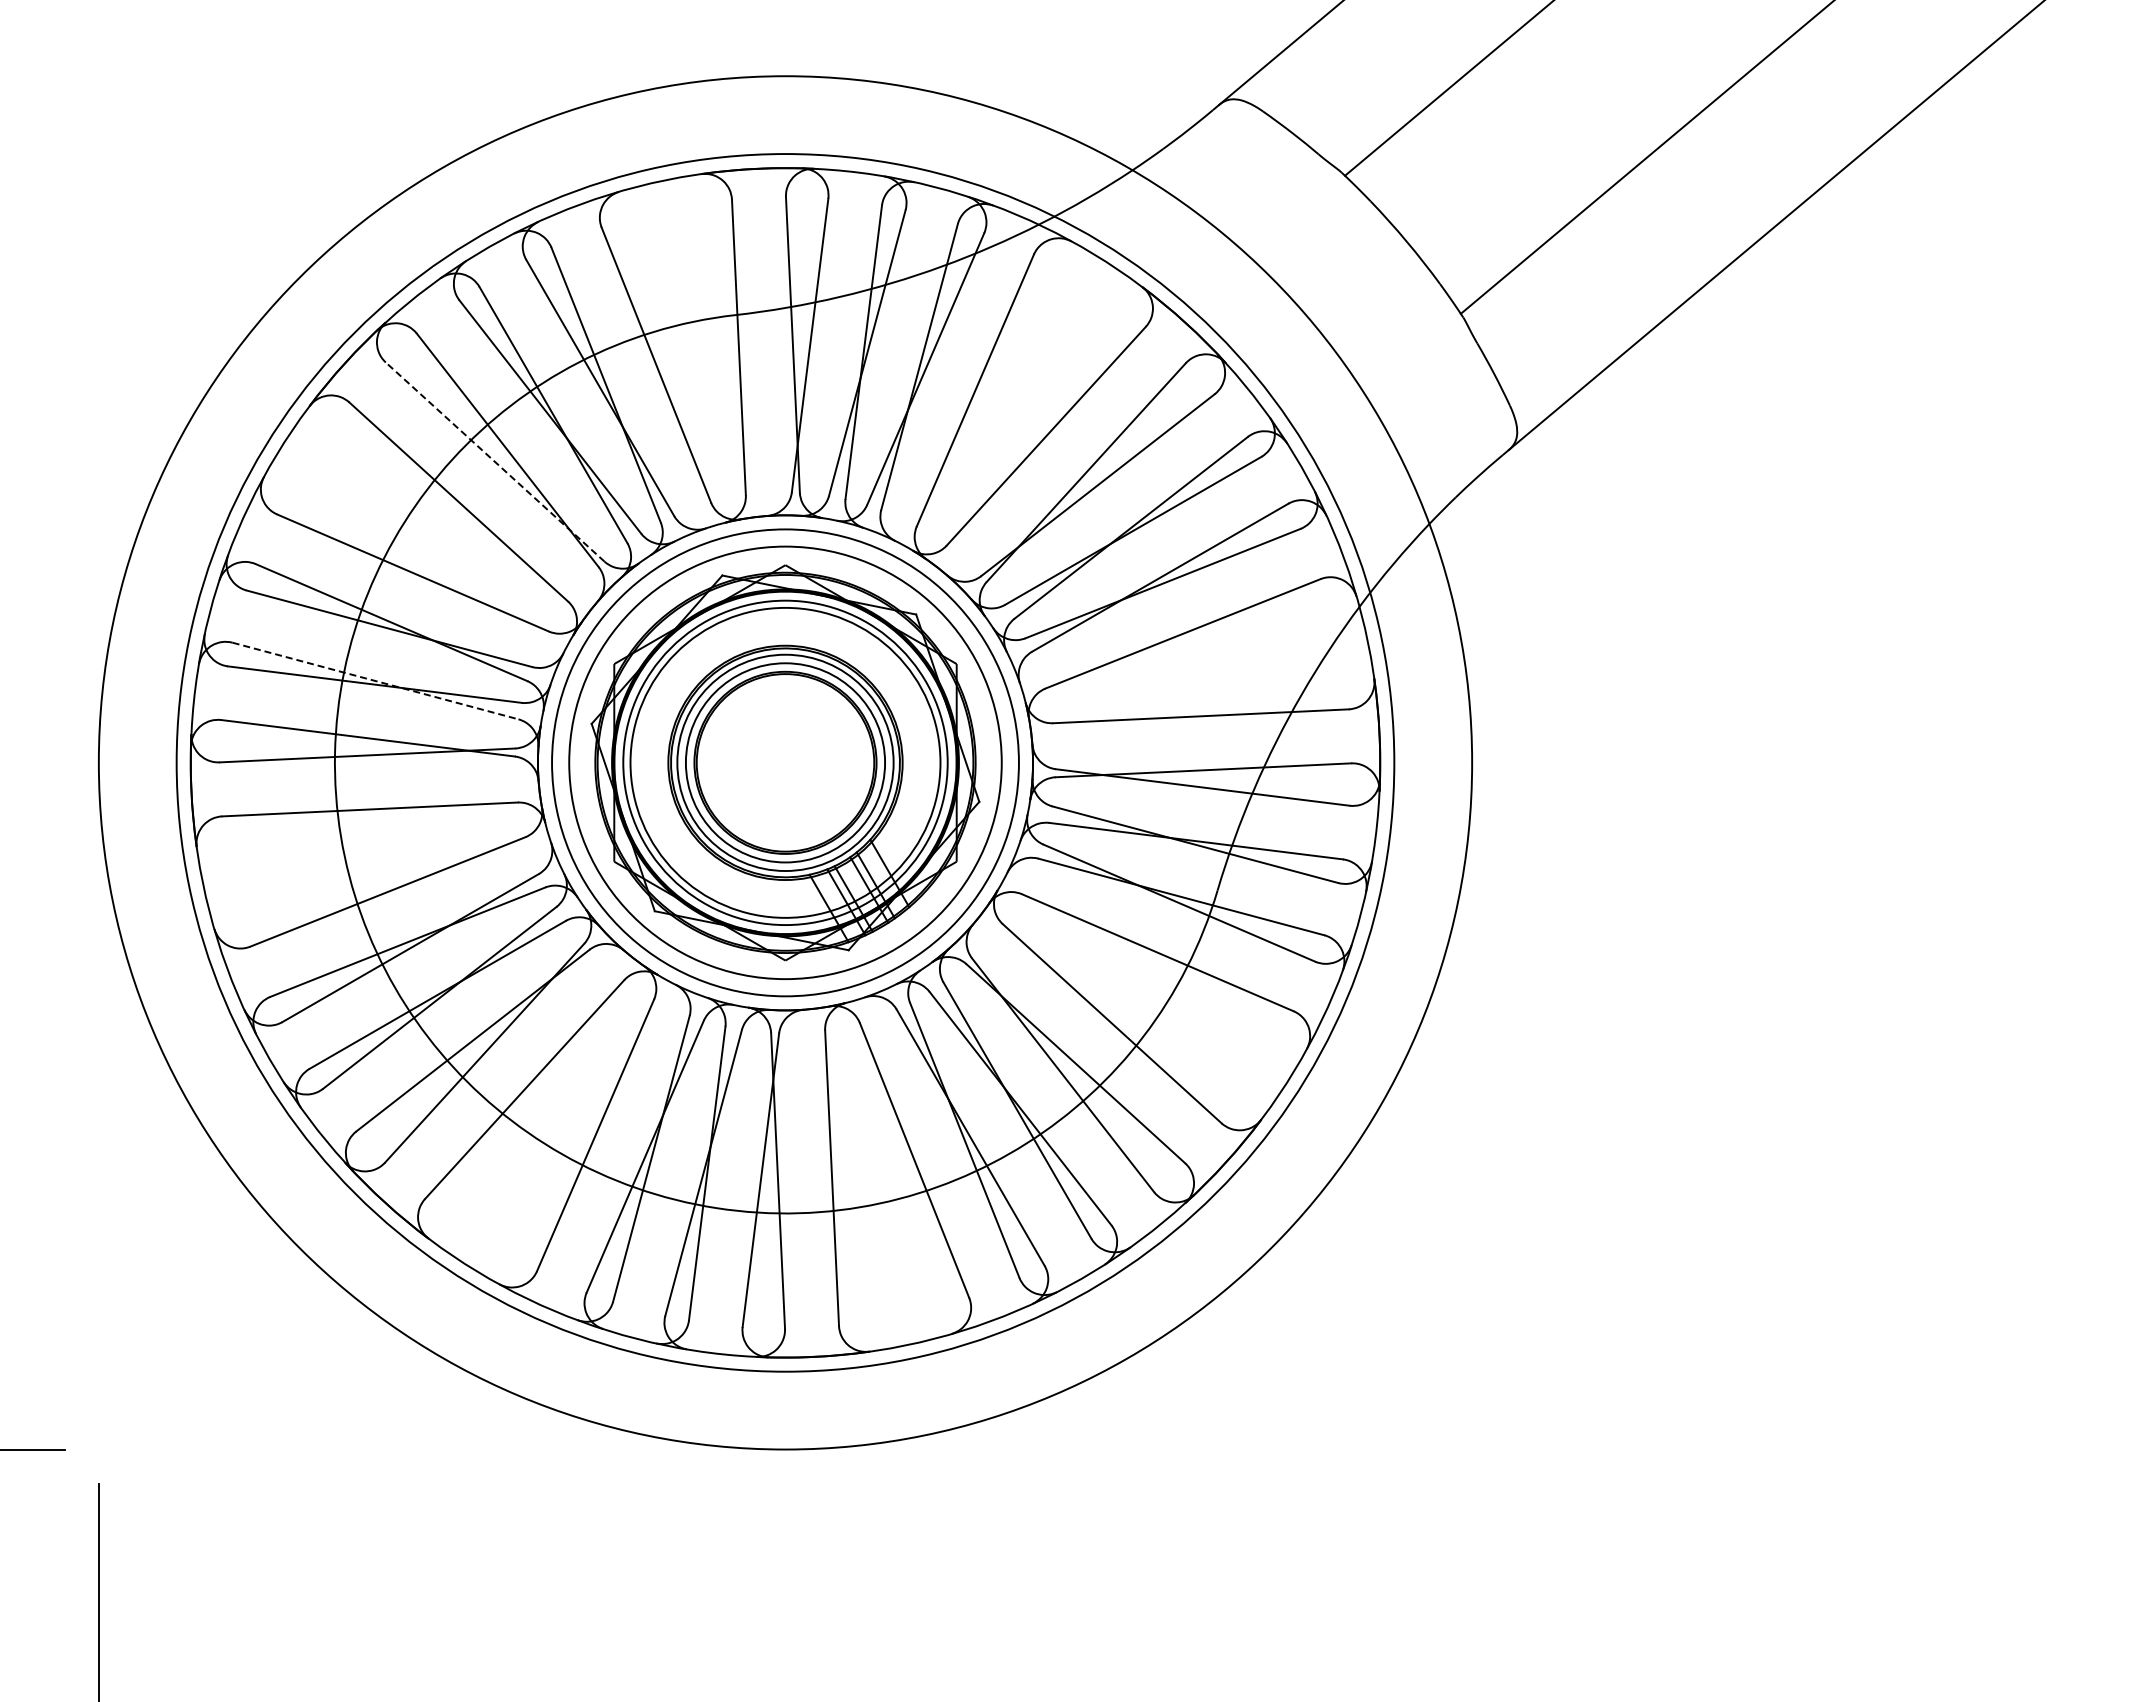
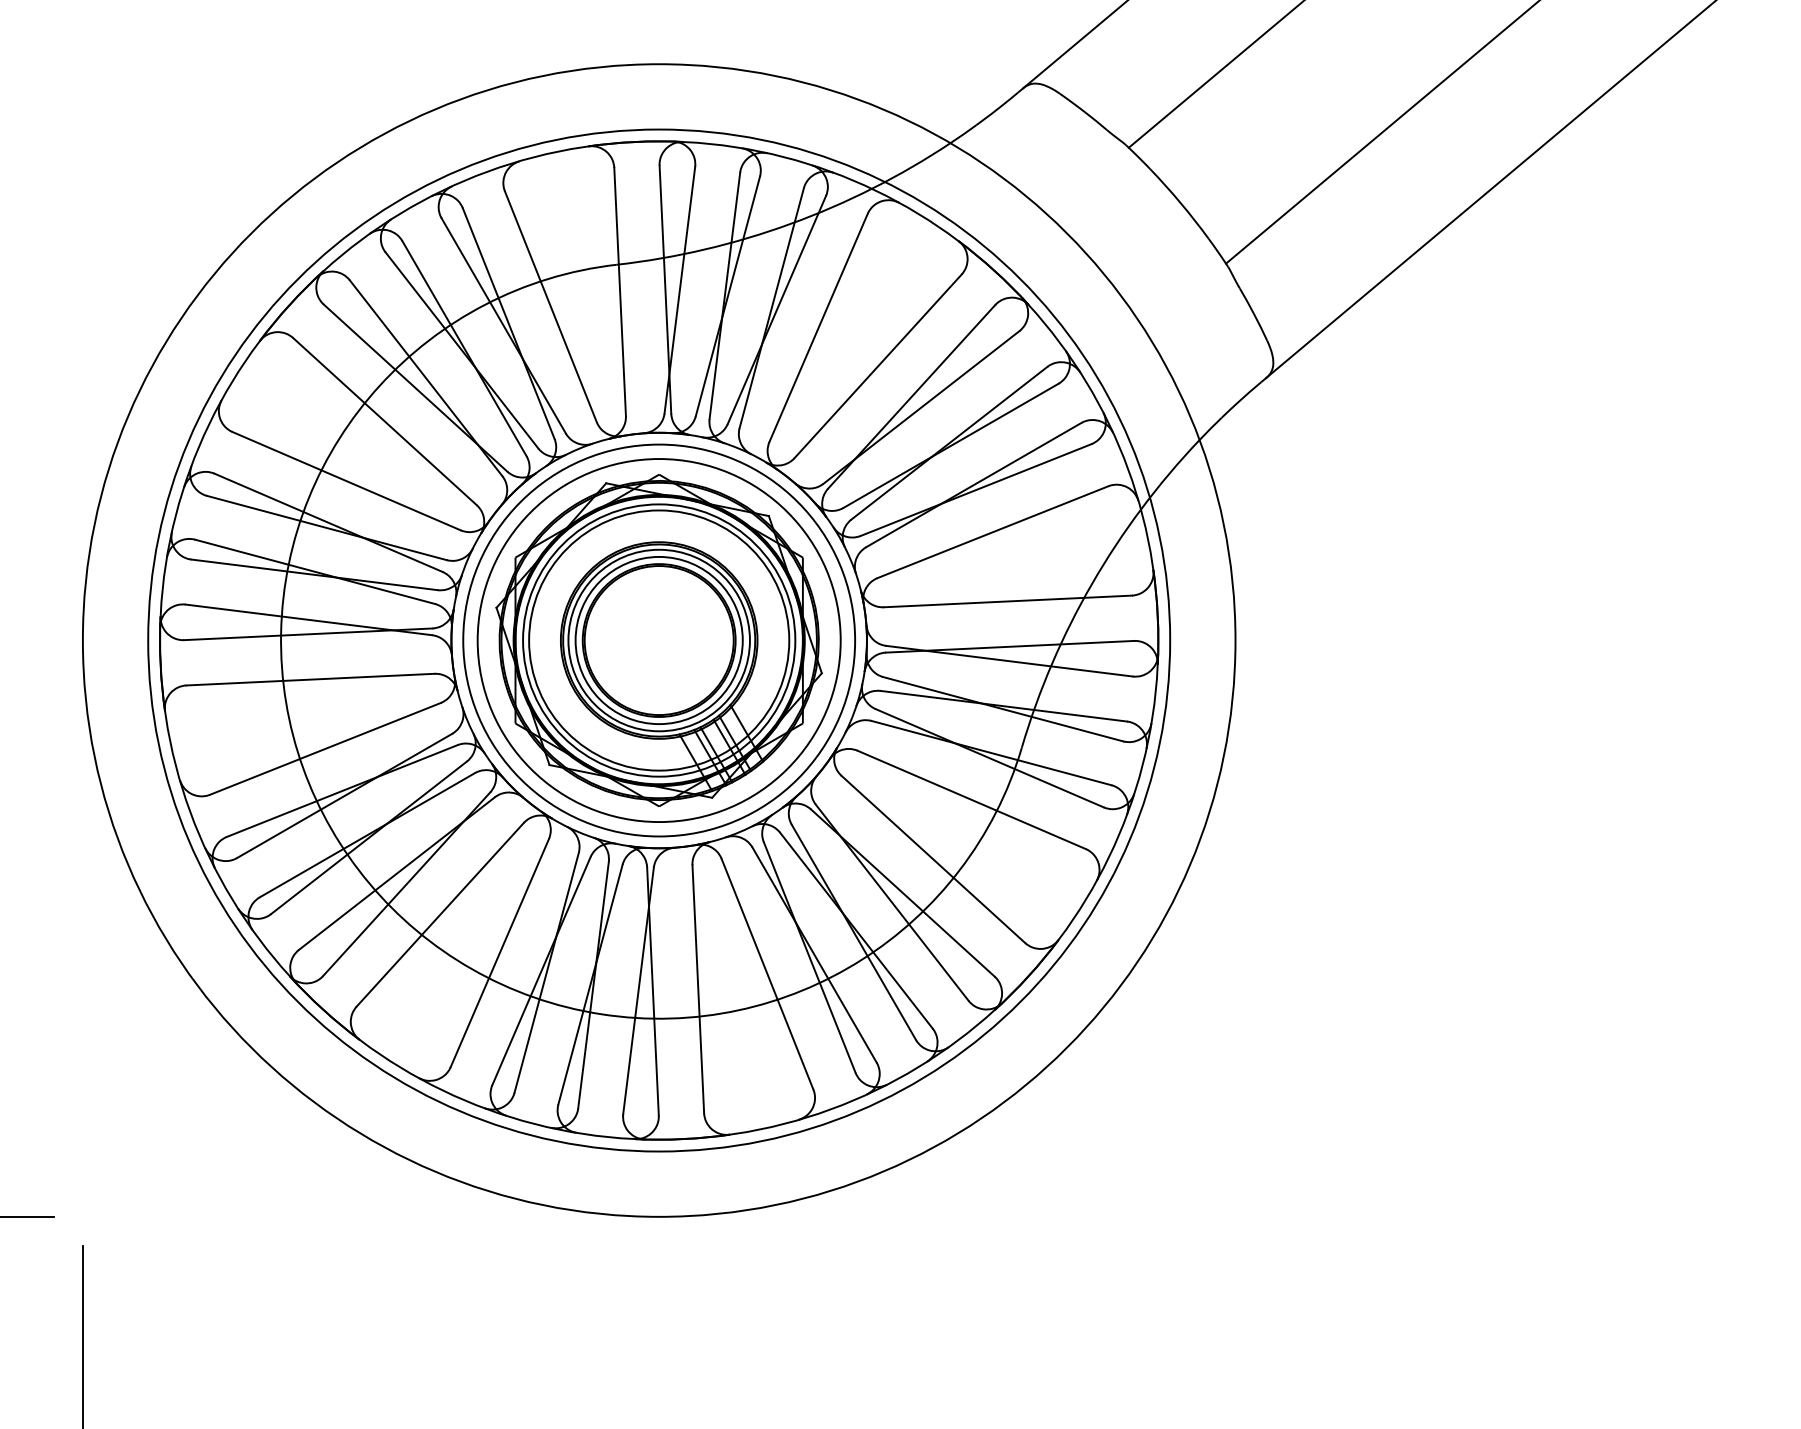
line: (495, 462) -> (415, 388), dashed -> solid
line: (375, 681) -> (315, 572), dashed -> solid

